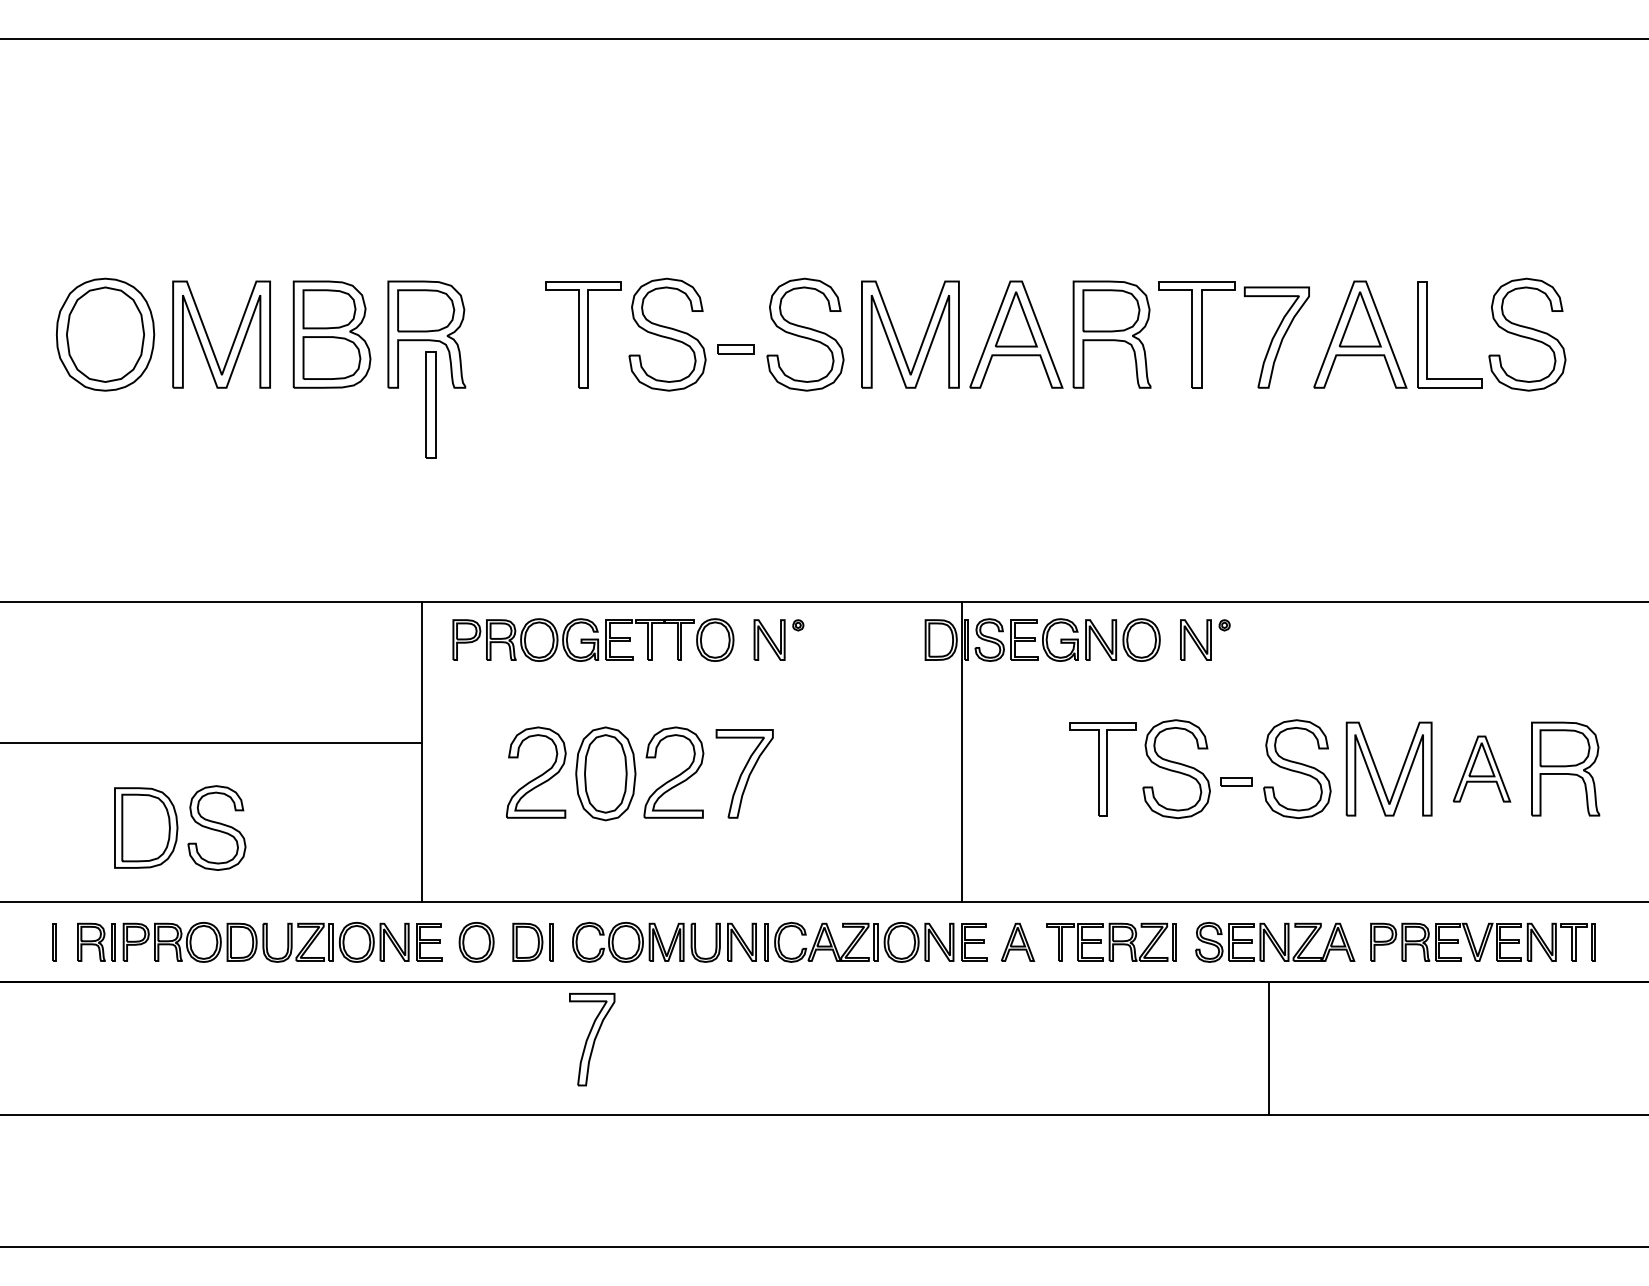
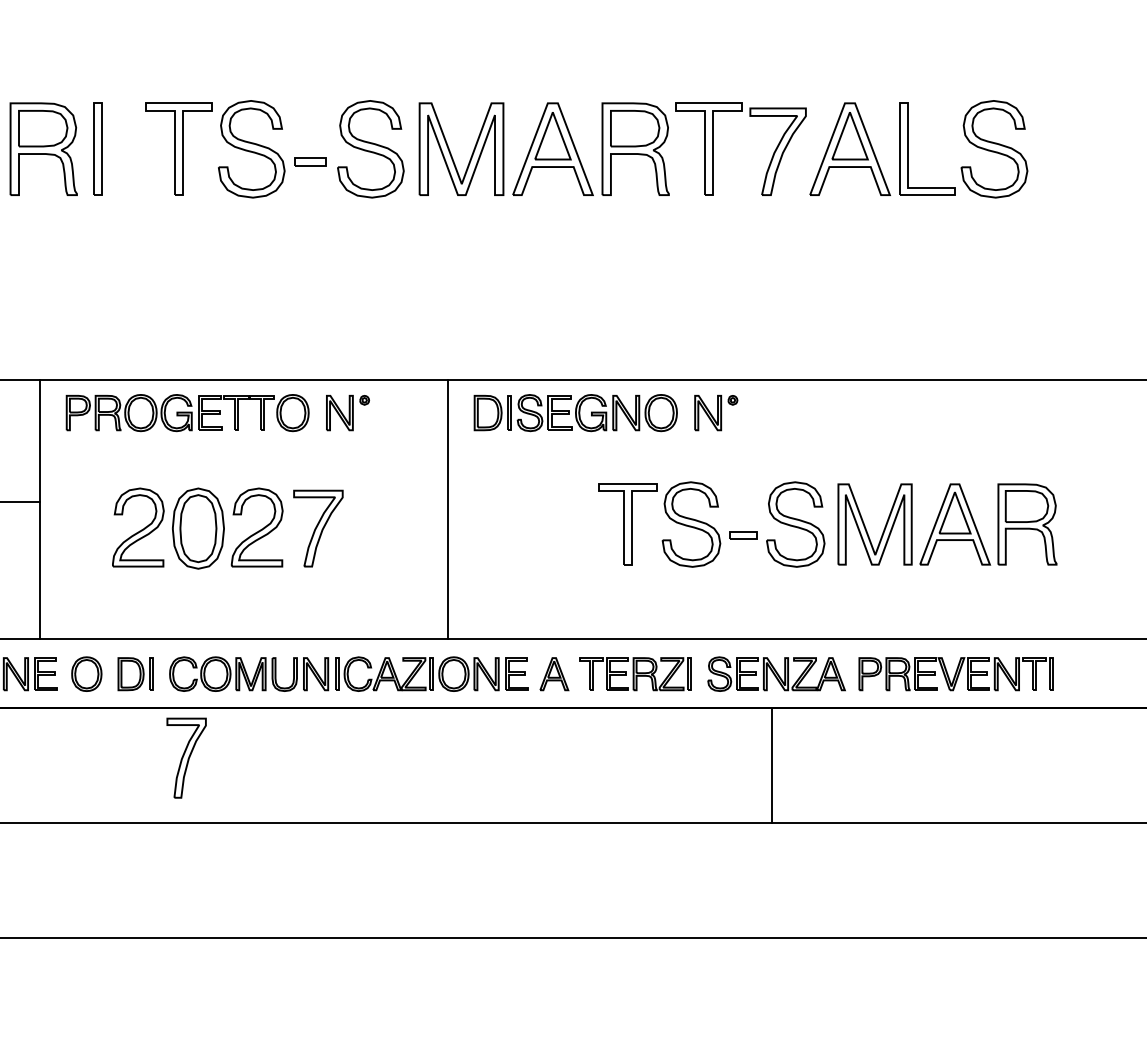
part: (430, 404) -> (97, 149), moved
line: (961, 751) -> (447, 509), moved
part: (1481, 768) -> (954, 523), size x1.43

